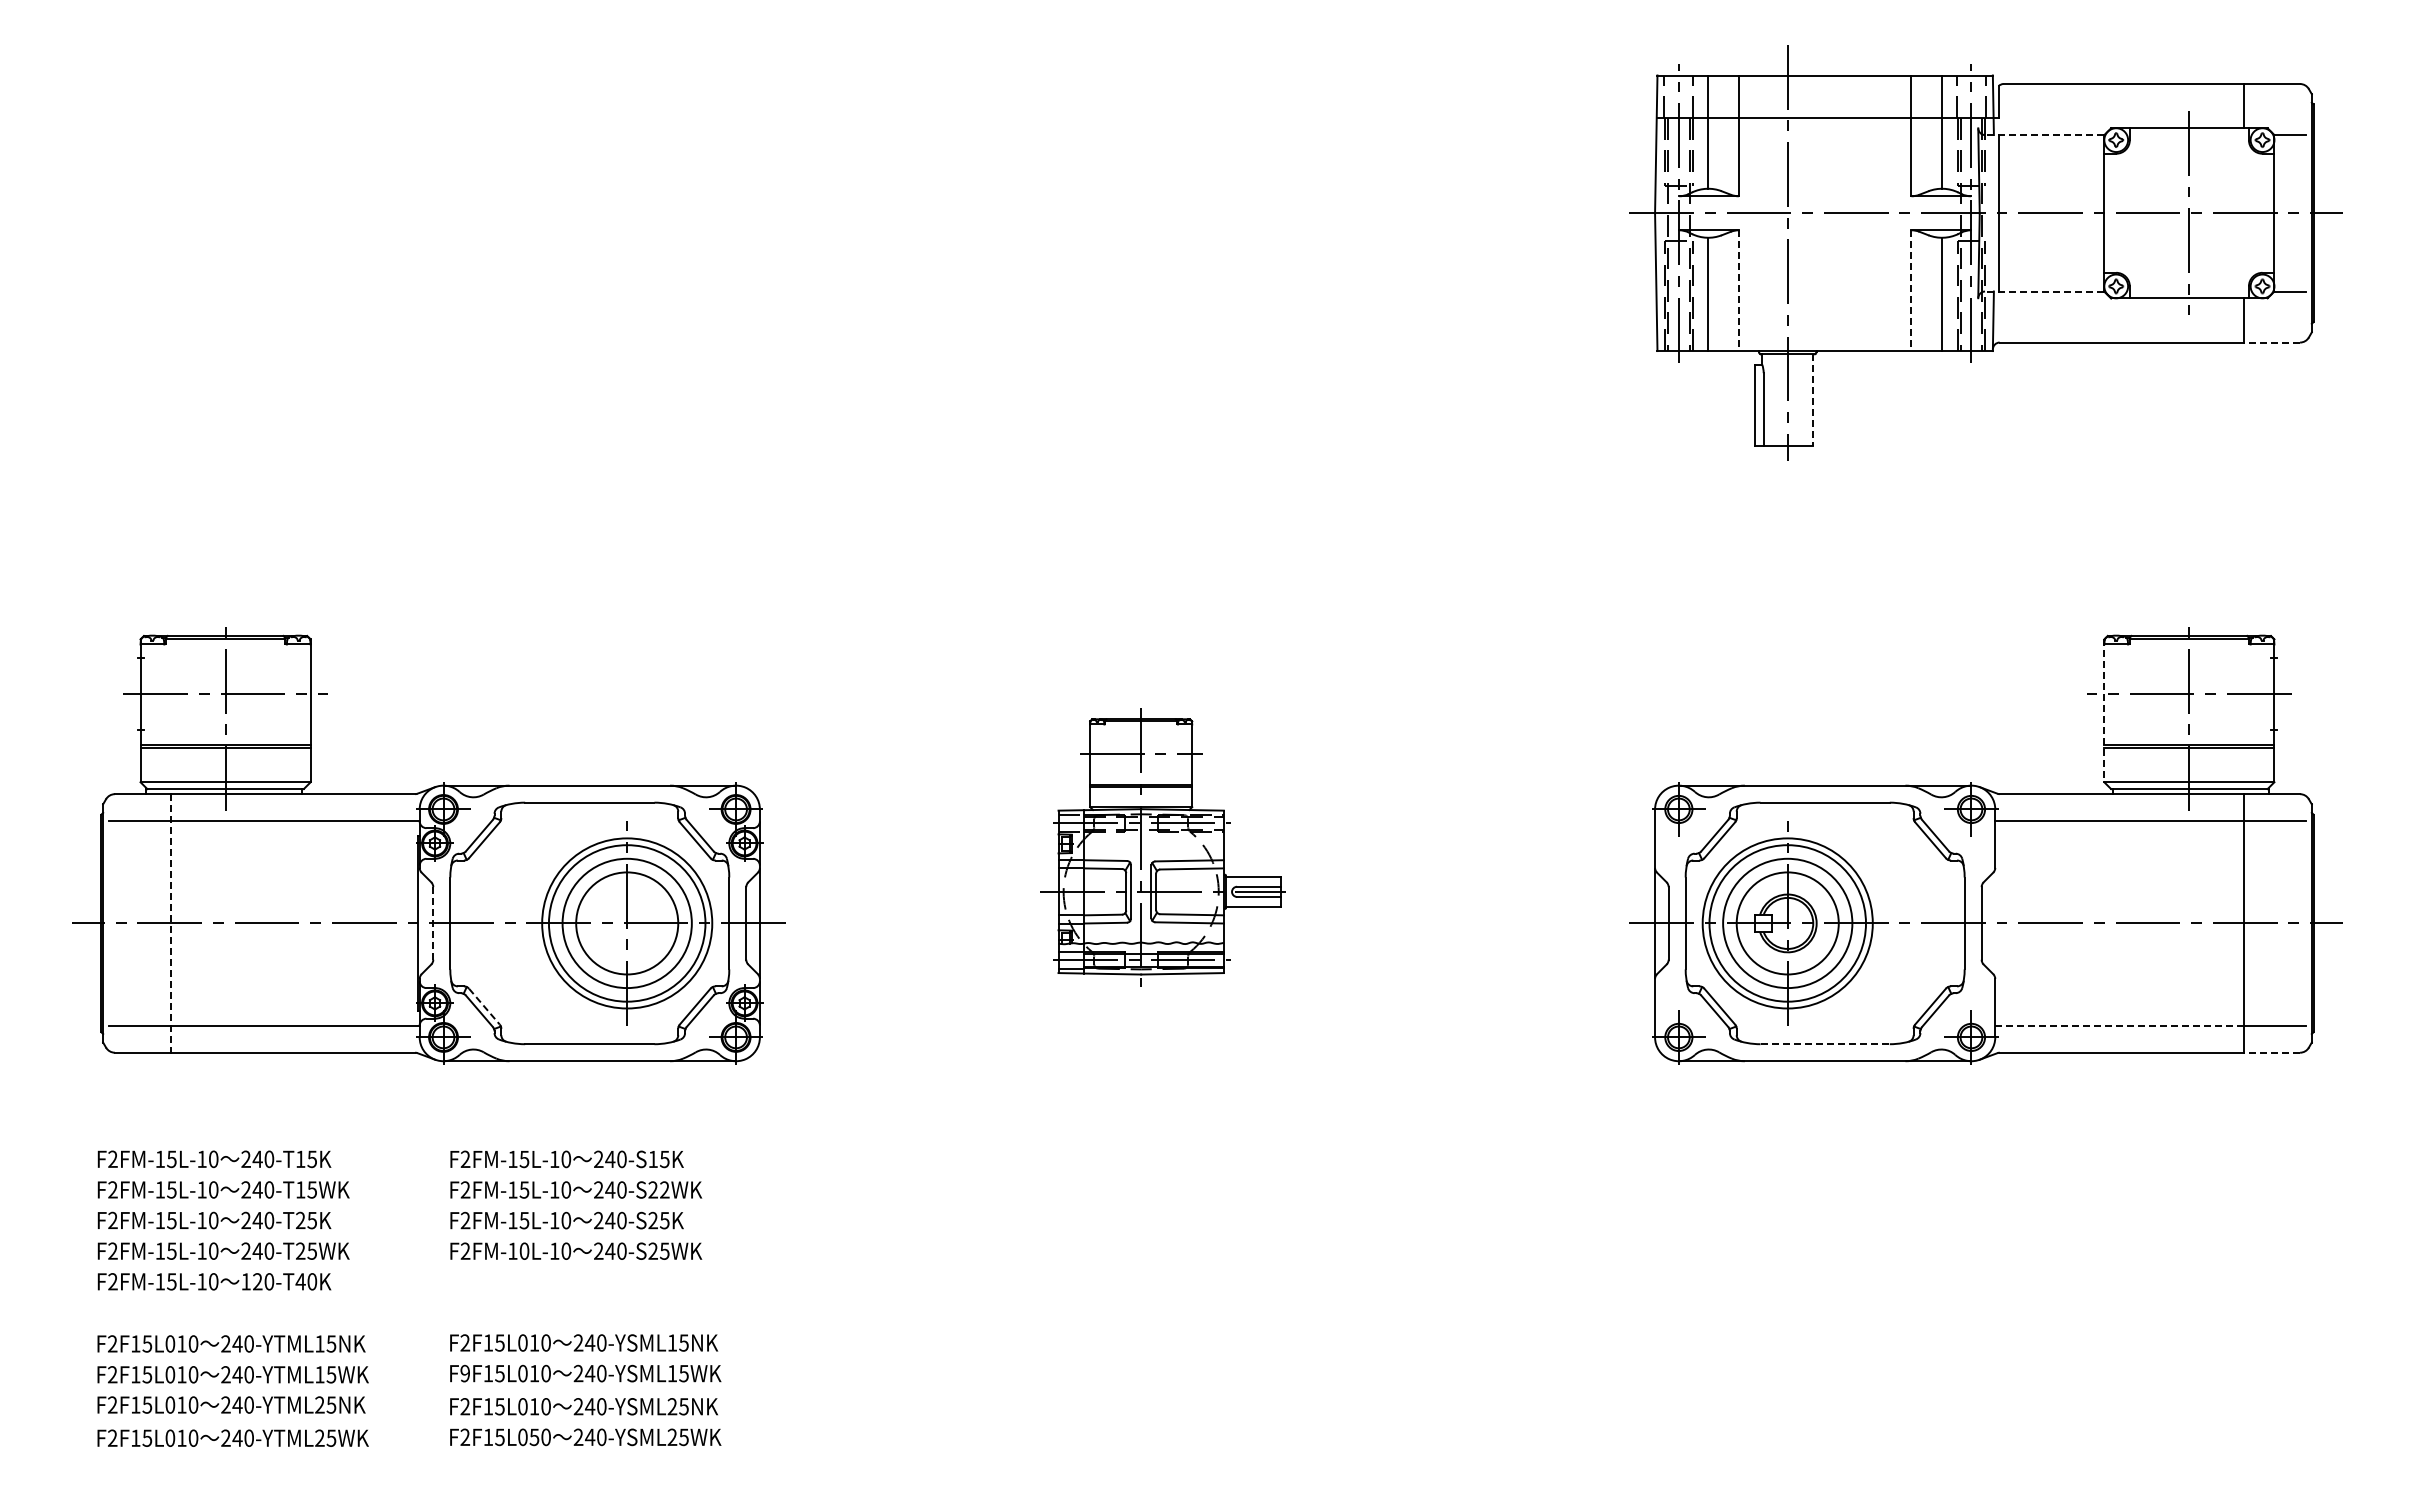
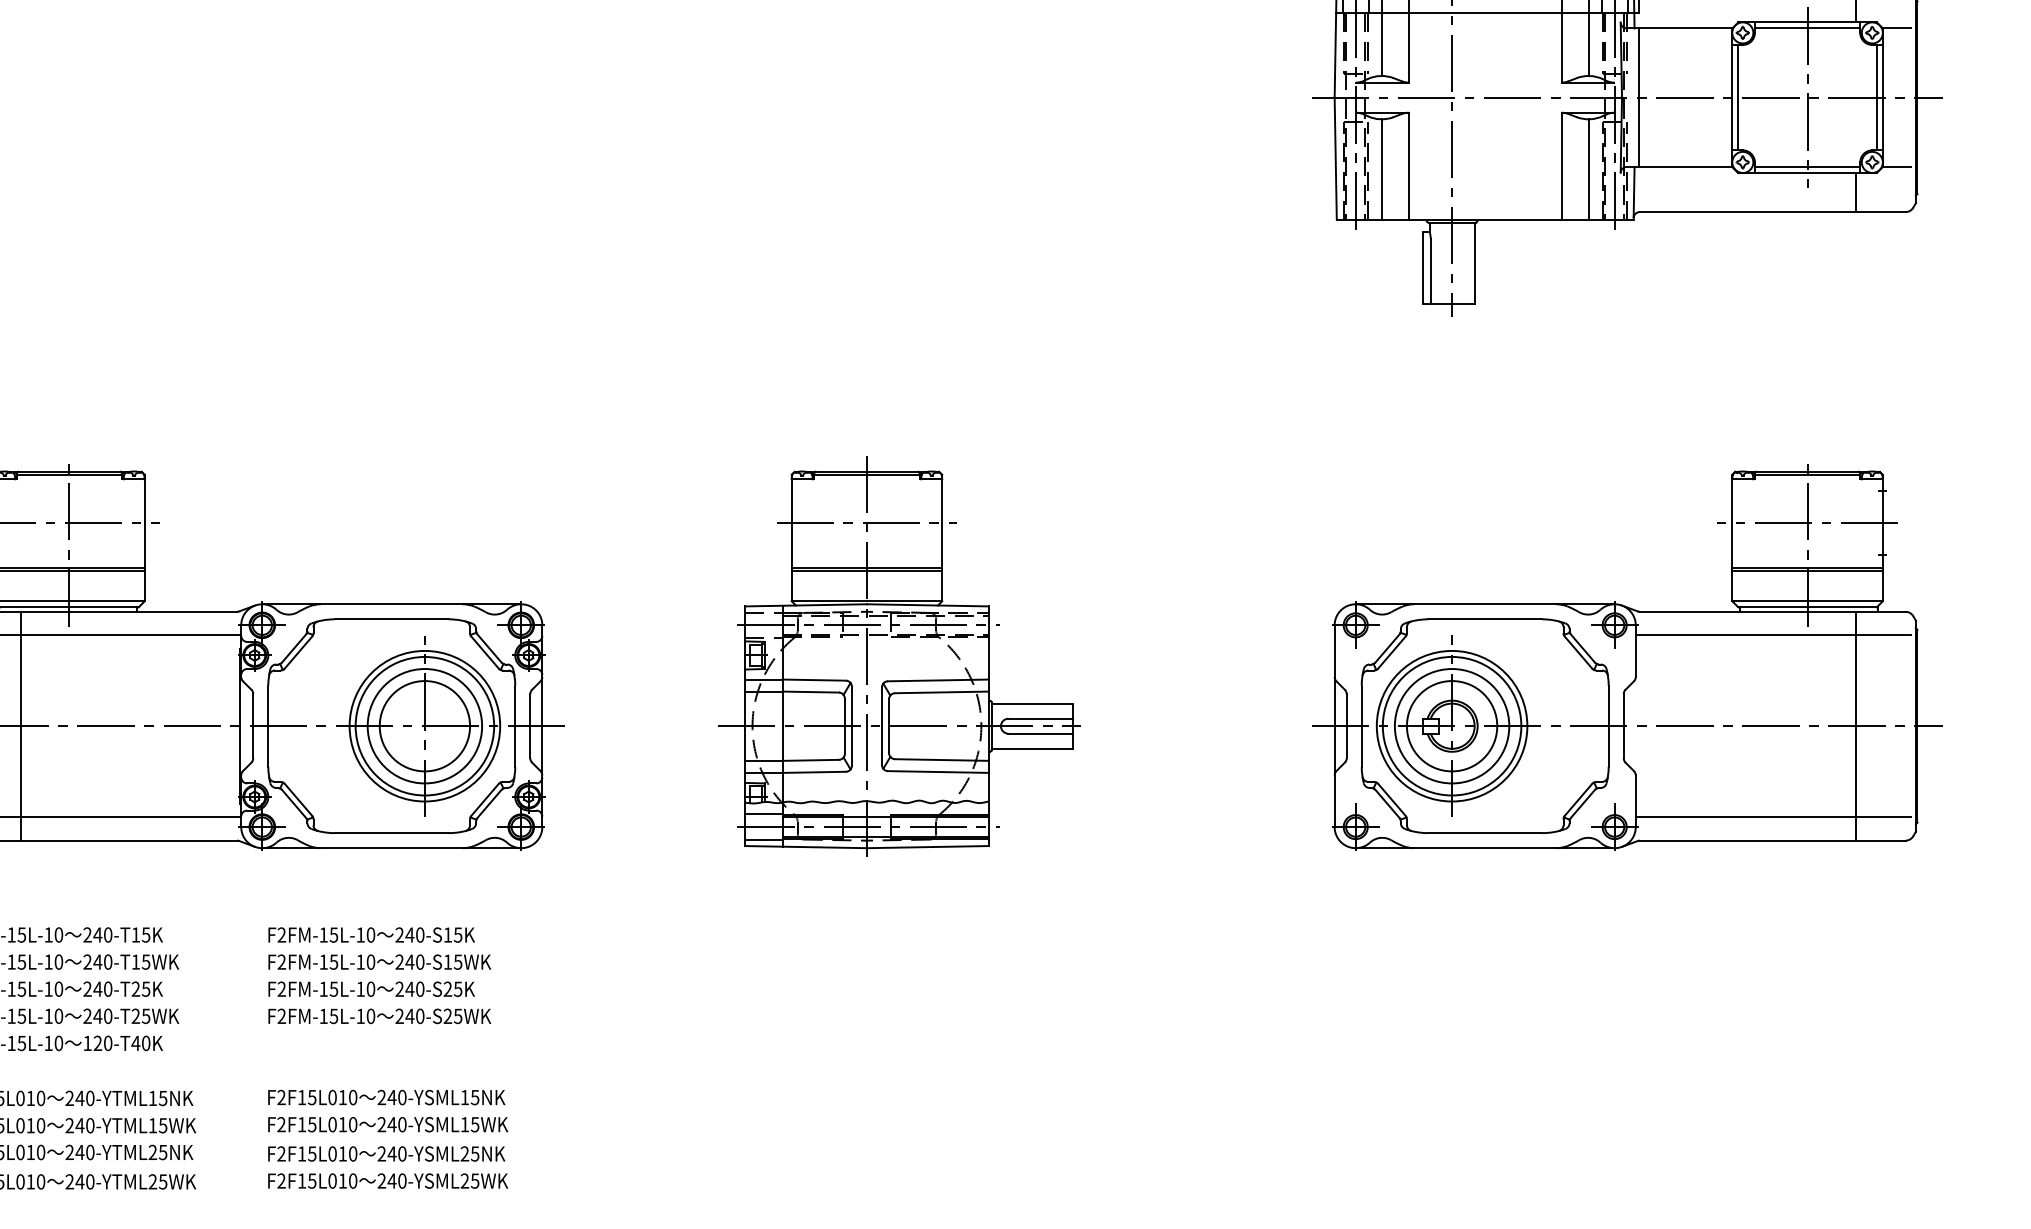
line: (2044, 135) -> (1679, 28), dashed -> solid
line: (2188, 135) -> (1806, 28), added
line: (2111, 212) -> (1738, 96), added
line: (2267, 212) -> (1876, 96), added
line: (1738, 291) -> (1408, 166), dashed -> solid
line: (1911, 291) -> (1561, 166), dashed -> solid
line: (2044, 291) -> (1679, 166), dashed -> solid
line: (2188, 291) -> (1806, 166), added
line: (2271, 342) -> (1880, 212), dashed -> solid
line: (1813, 400) -> (1474, 263), dashed -> solid
line: (2104, 711) -> (1732, 538), dashed -> solid
part: (1162, 844) -> (898, 656), size x1.67
line: (433, 922) -> (253, 725), dashed -> solid
line: (171, 923) -> (21, 726), dashed -> solid
line: (484, 1006) -> (298, 799), dashed -> solid
line: (2119, 1026) -> (1745, 817), dashed -> solid
line: (1825, 1044) -> (1485, 833), dashed -> solid
line: (2271, 1052) -> (1880, 840), dashed -> solid
text: (658, 1189) -> (452, 961), 240-S22WK -> 240-S15WK
text: (524, 1250) -> (333, 1015), F2FM-10L-10 -> F2FM-15L-10
text: (465, 1373) -> (281, 1124), F9F15L010 -> F2F15L010
text: (534, 1437) -> (342, 1181), F2F15L050 -> F2F15L010

